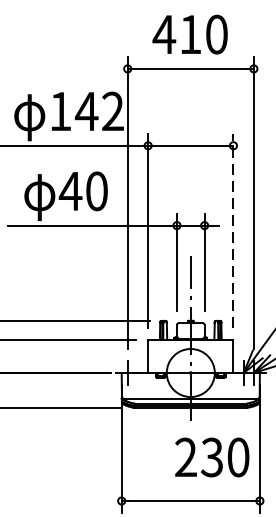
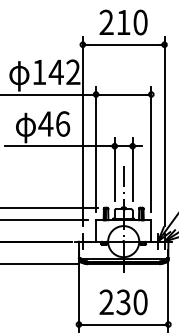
text: (164, 33) -> (106, 21), 410 -> 210
text: (97, 190) -> (63, 123), 40 -> 46
line: (233, 230) -> (151, 149), dashed -> solid
text: (212, 457) -> (123, 302), moved

